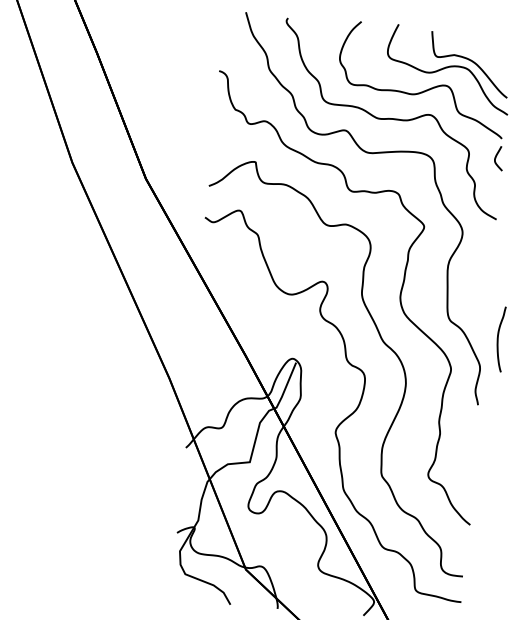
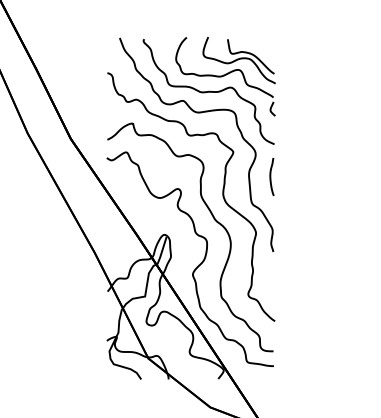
curve: (499, 340) -> (271, 177), moved

